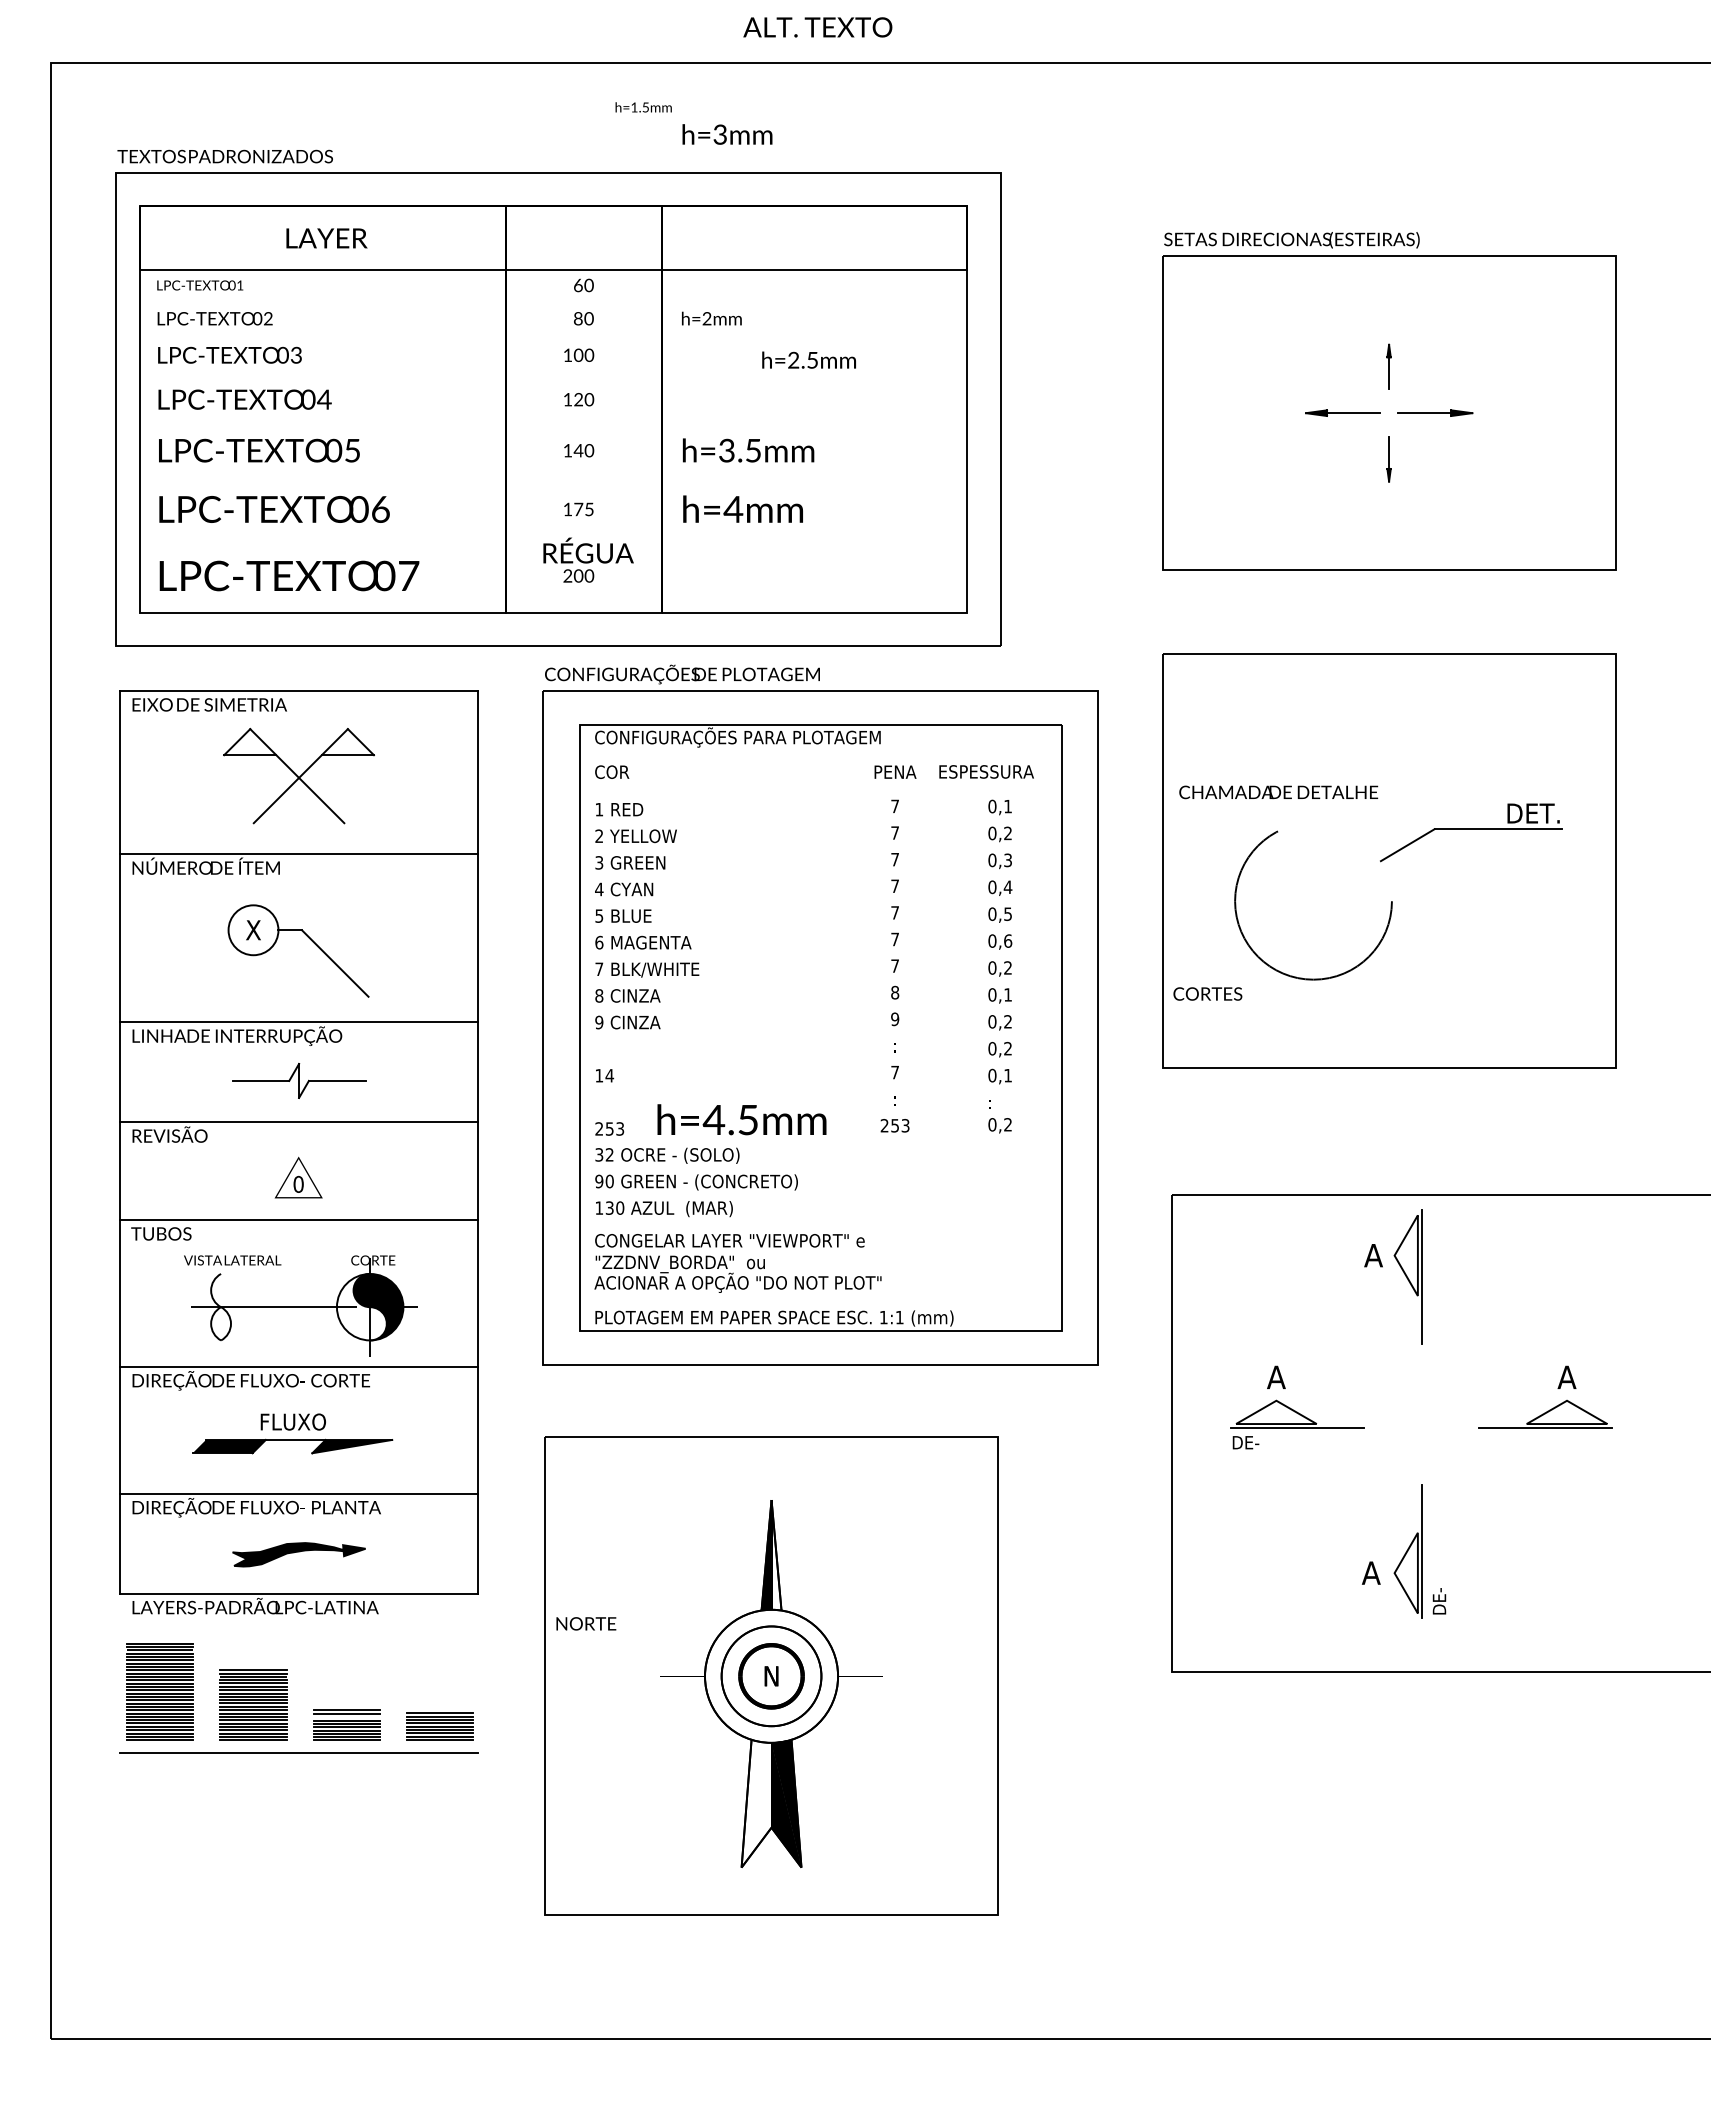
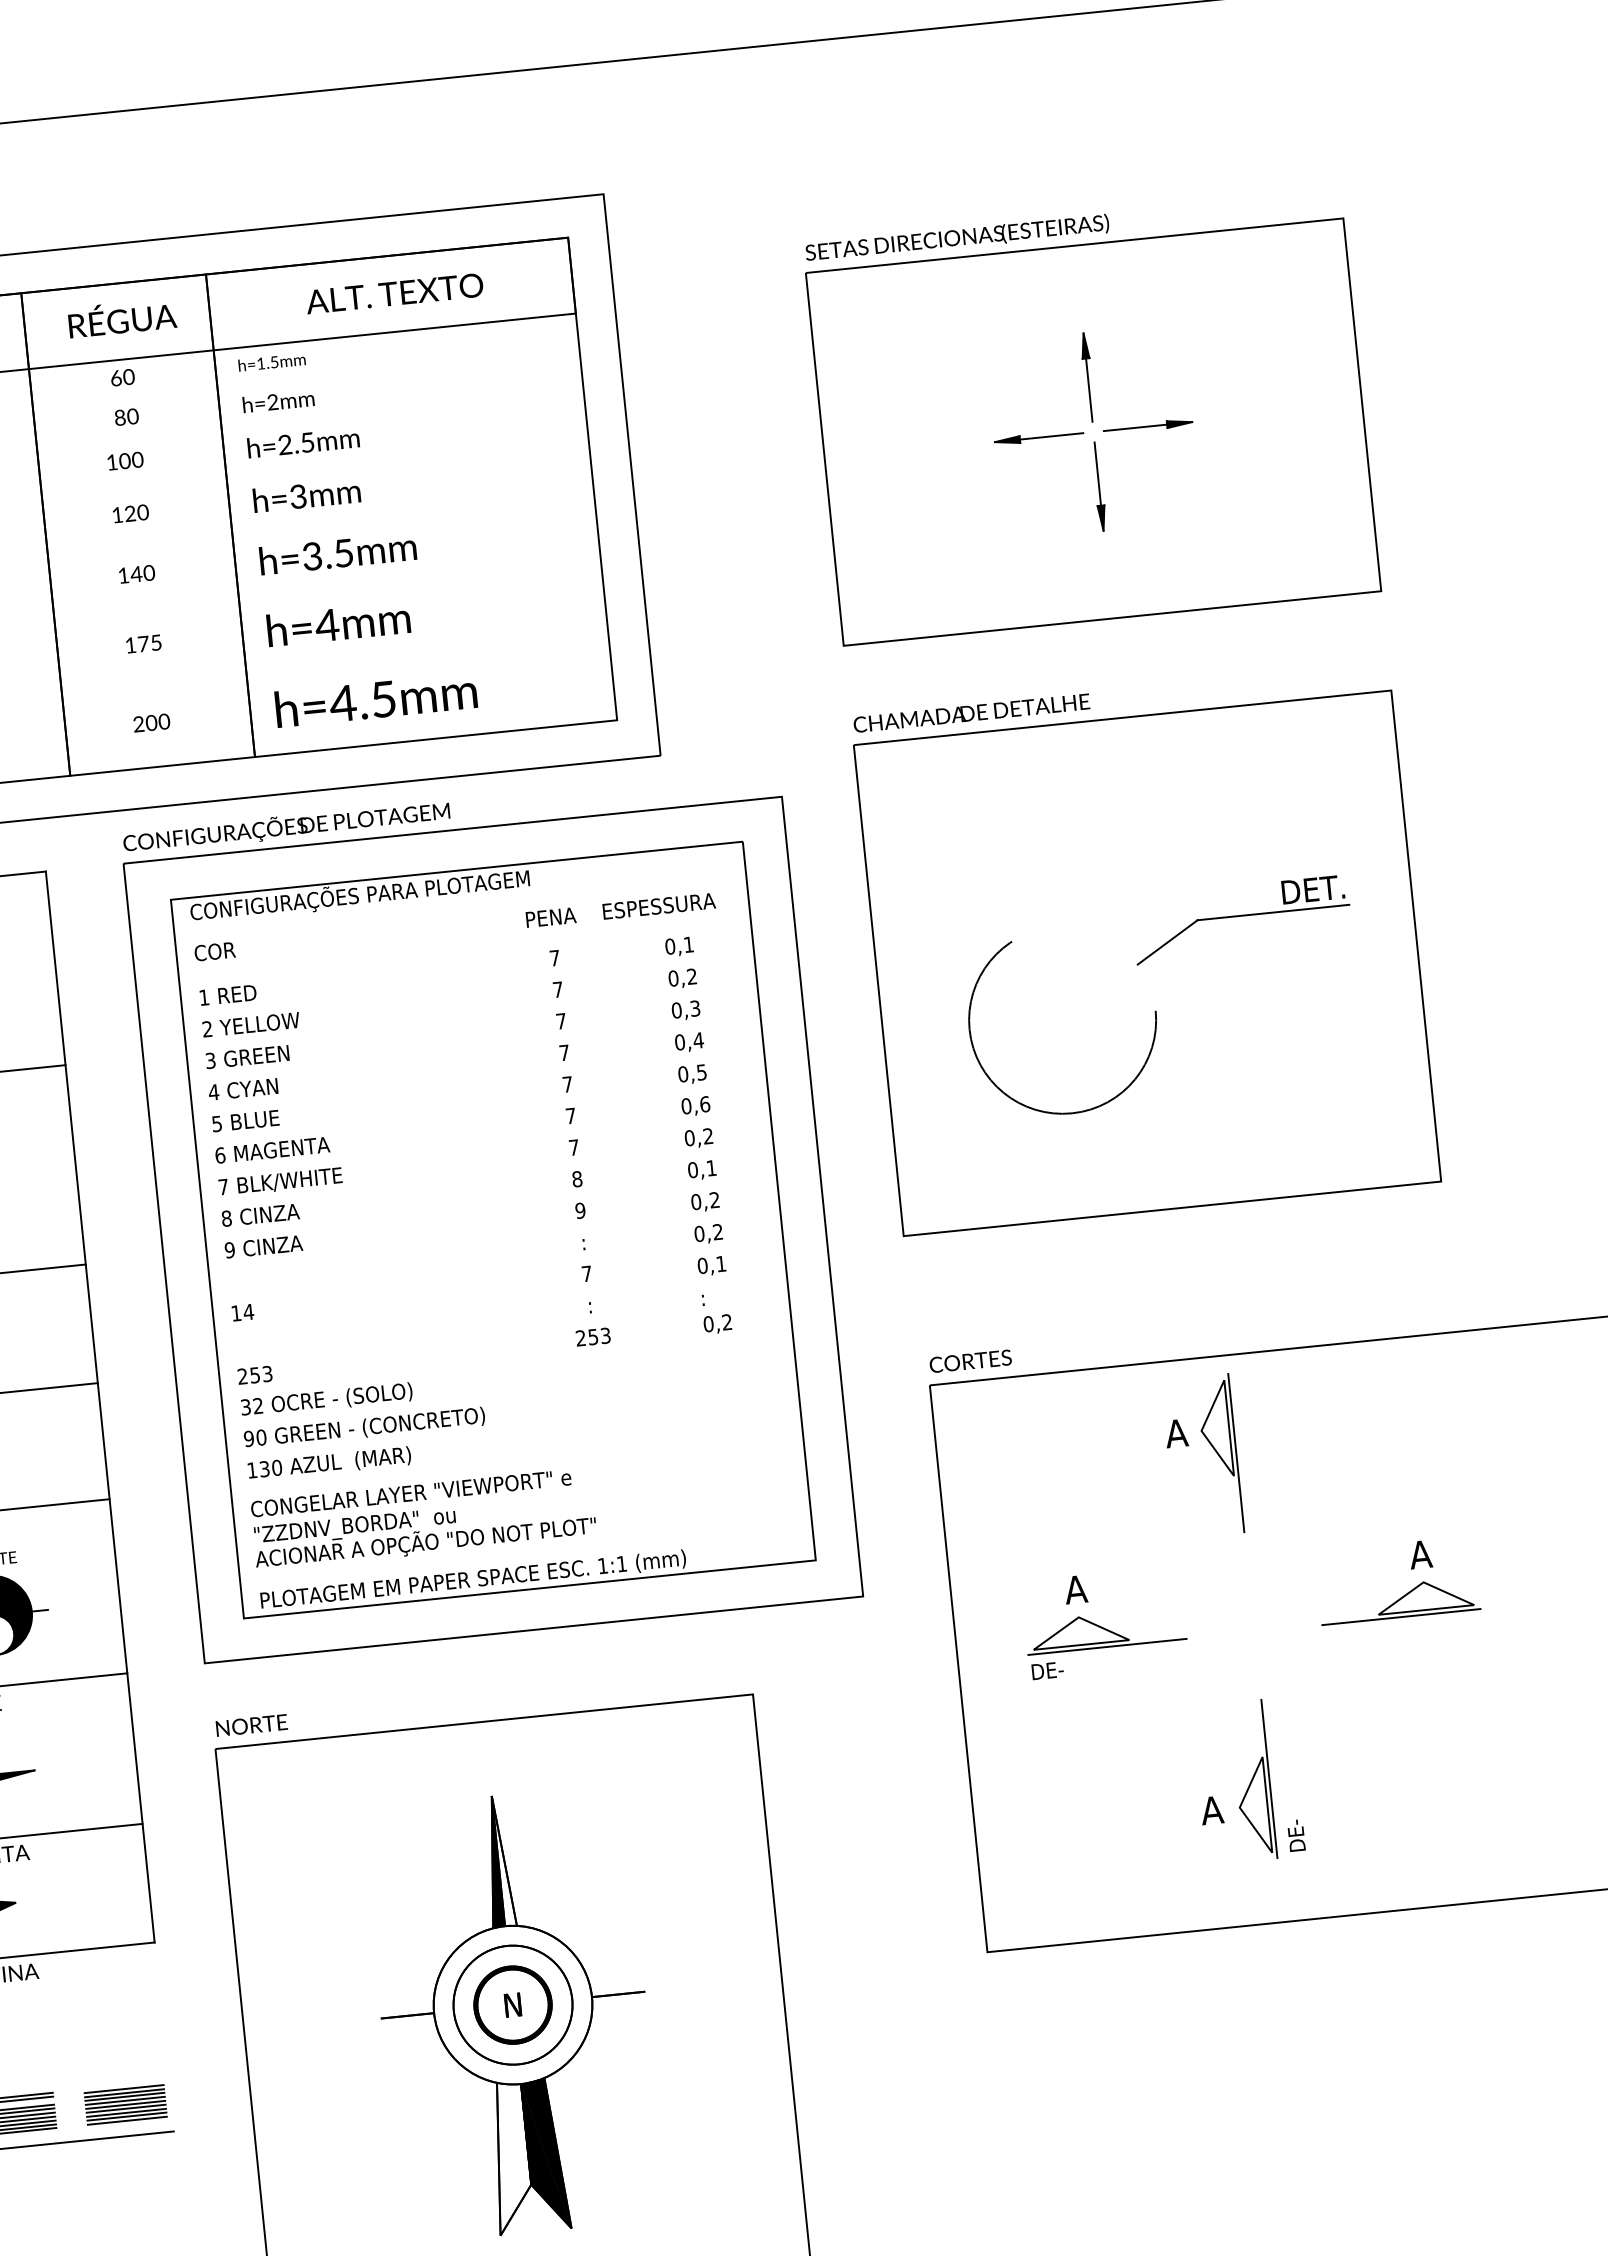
text: (817, 27) -> (394, 293), moved
text: (643, 107) -> (271, 362), moved
text: (727, 134) -> (306, 495), moved
text: (808, 359) -> (302, 442), moved
part: (1388, 366) -> (1087, 376), size x1.67
part: (1388, 459) -> (1098, 487), size x1.67
text: (588, 550) -> (122, 317), moved
text: (1278, 792) -> (971, 713), moved
text: (1207, 993) -> (970, 1360), moved
text: (741, 1119) -> (375, 699), moved
text: (586, 1623) -> (251, 1725), moved

